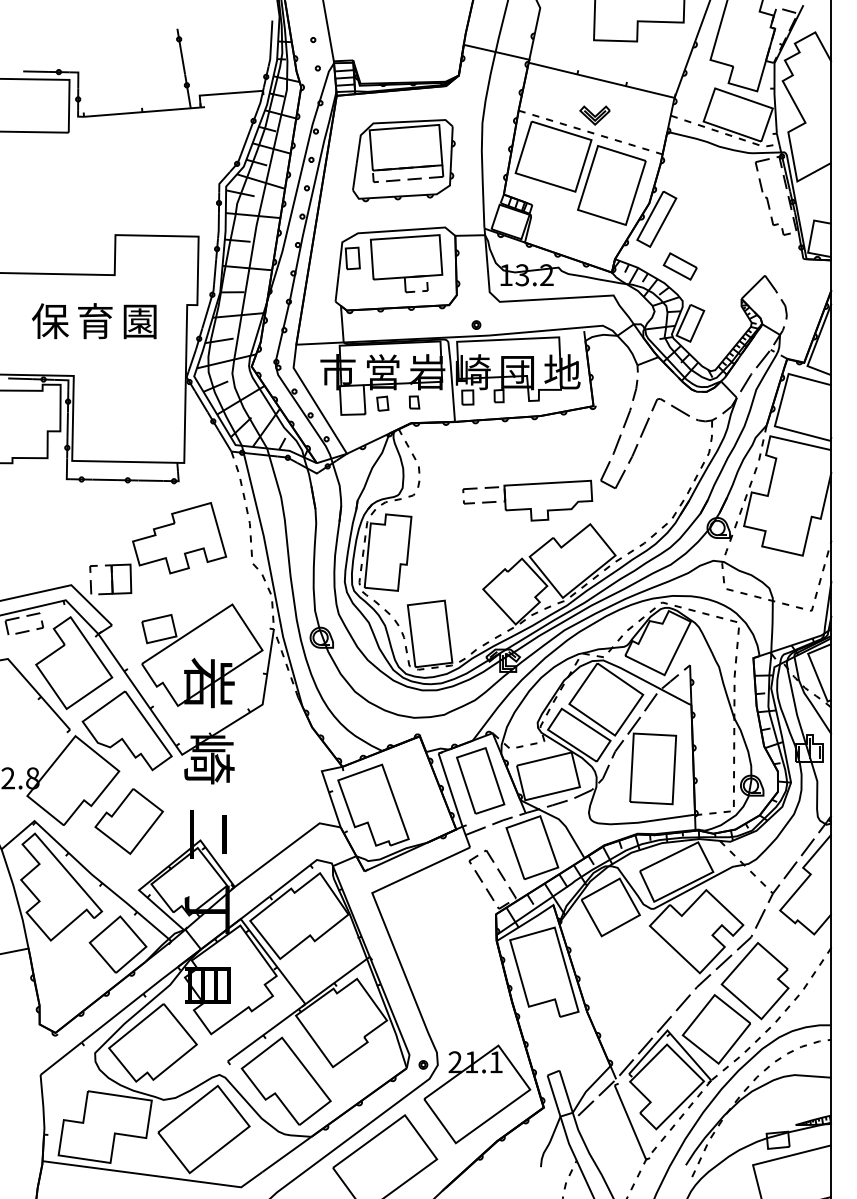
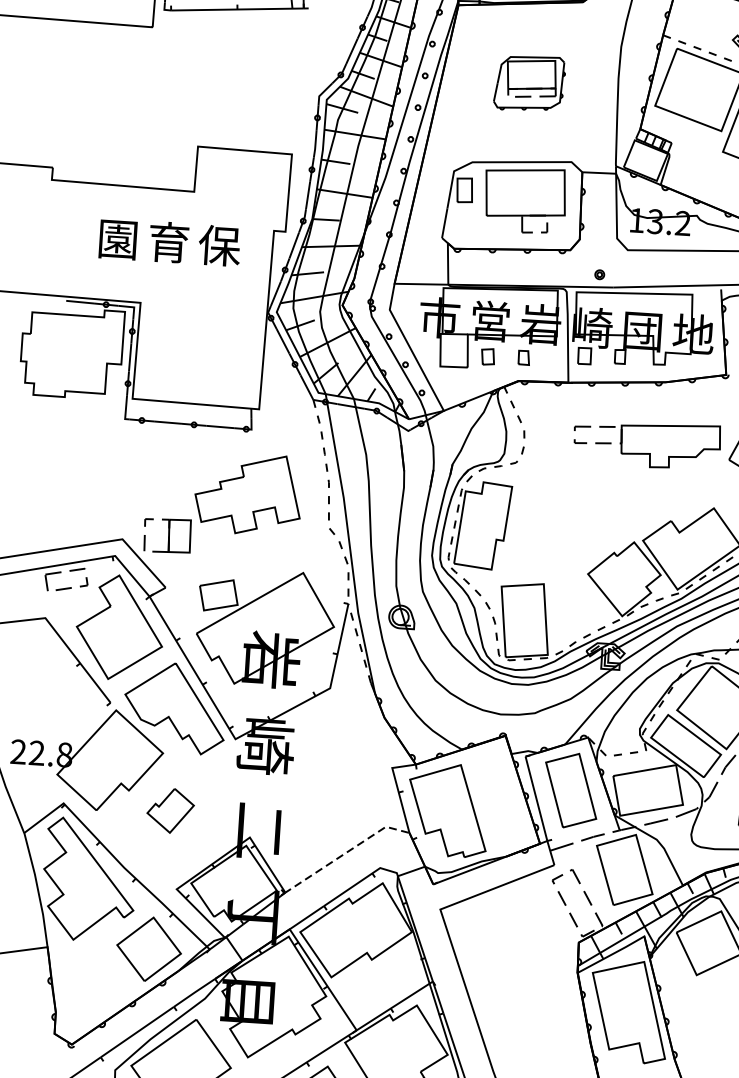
part: (403, 160) -> (529, 83), size x0.6
text: (50, 321) -> (118, 239), 保 -> 園
text: (139, 321) -> (218, 246), 園 -> 保
part: (527, 500) -> (646, 444), moved
part: (128, 821) -> (169, 810), size x0.6
line: (285, 848) -> (345, 852), solid -> dashed

